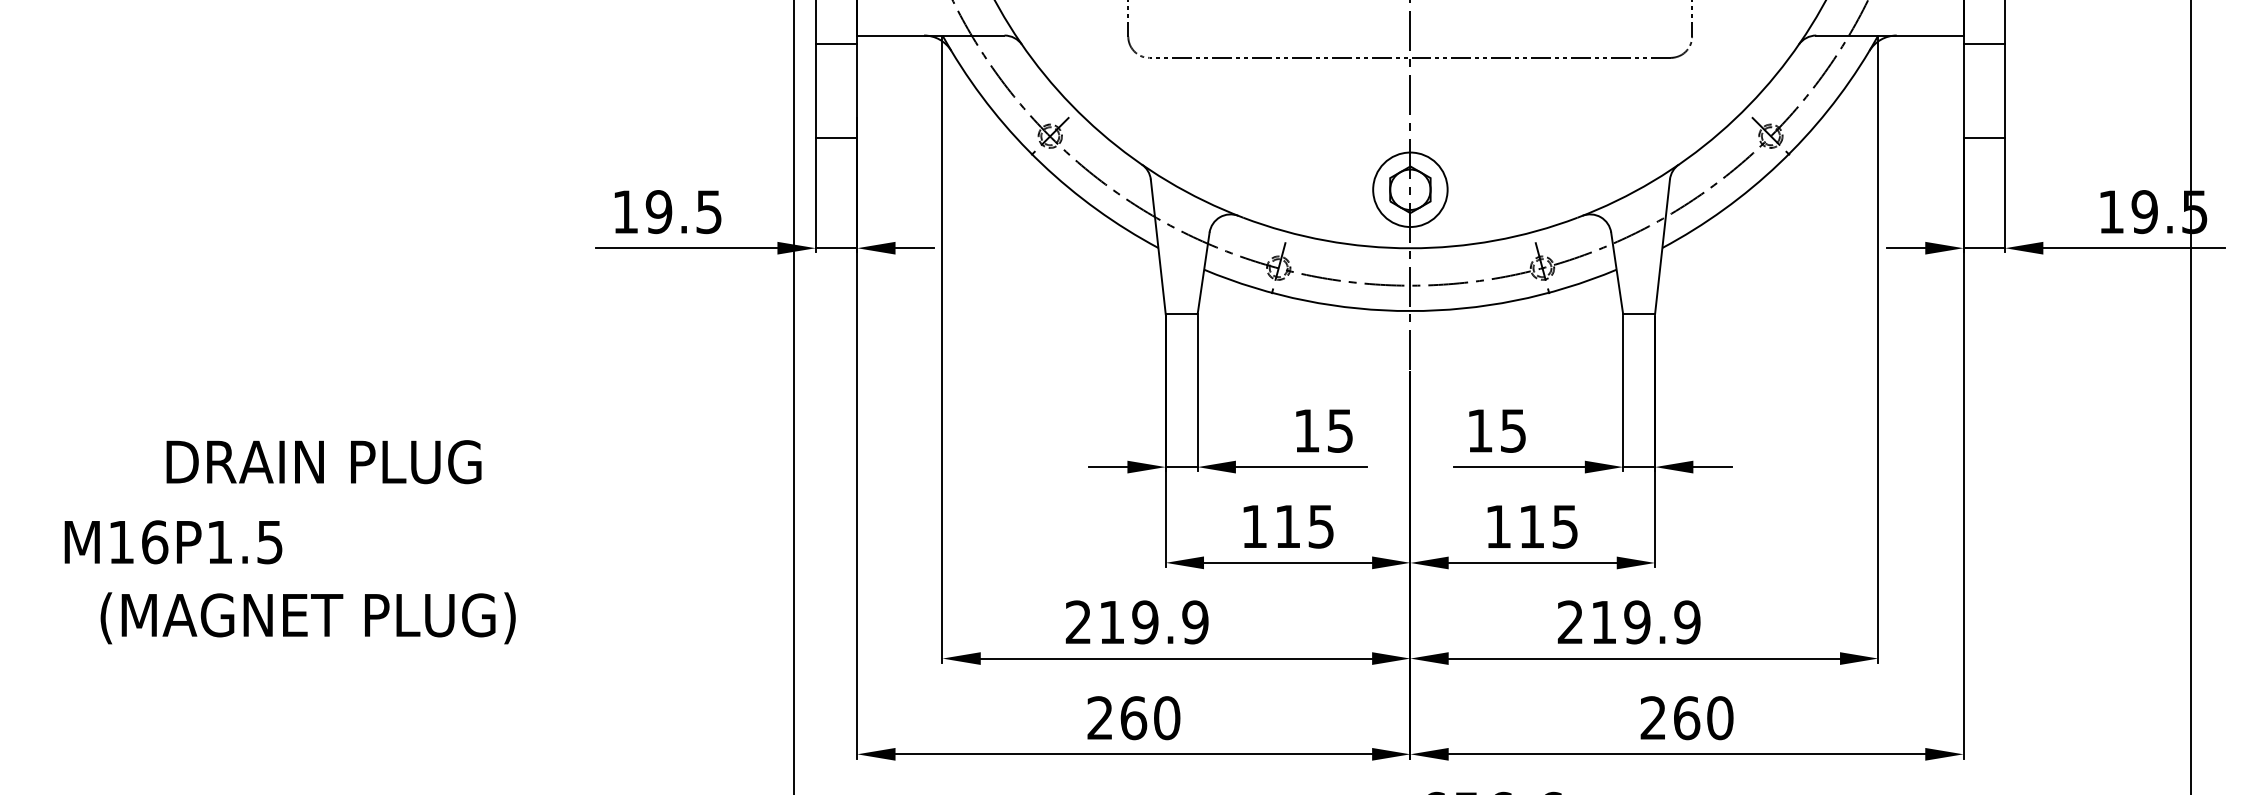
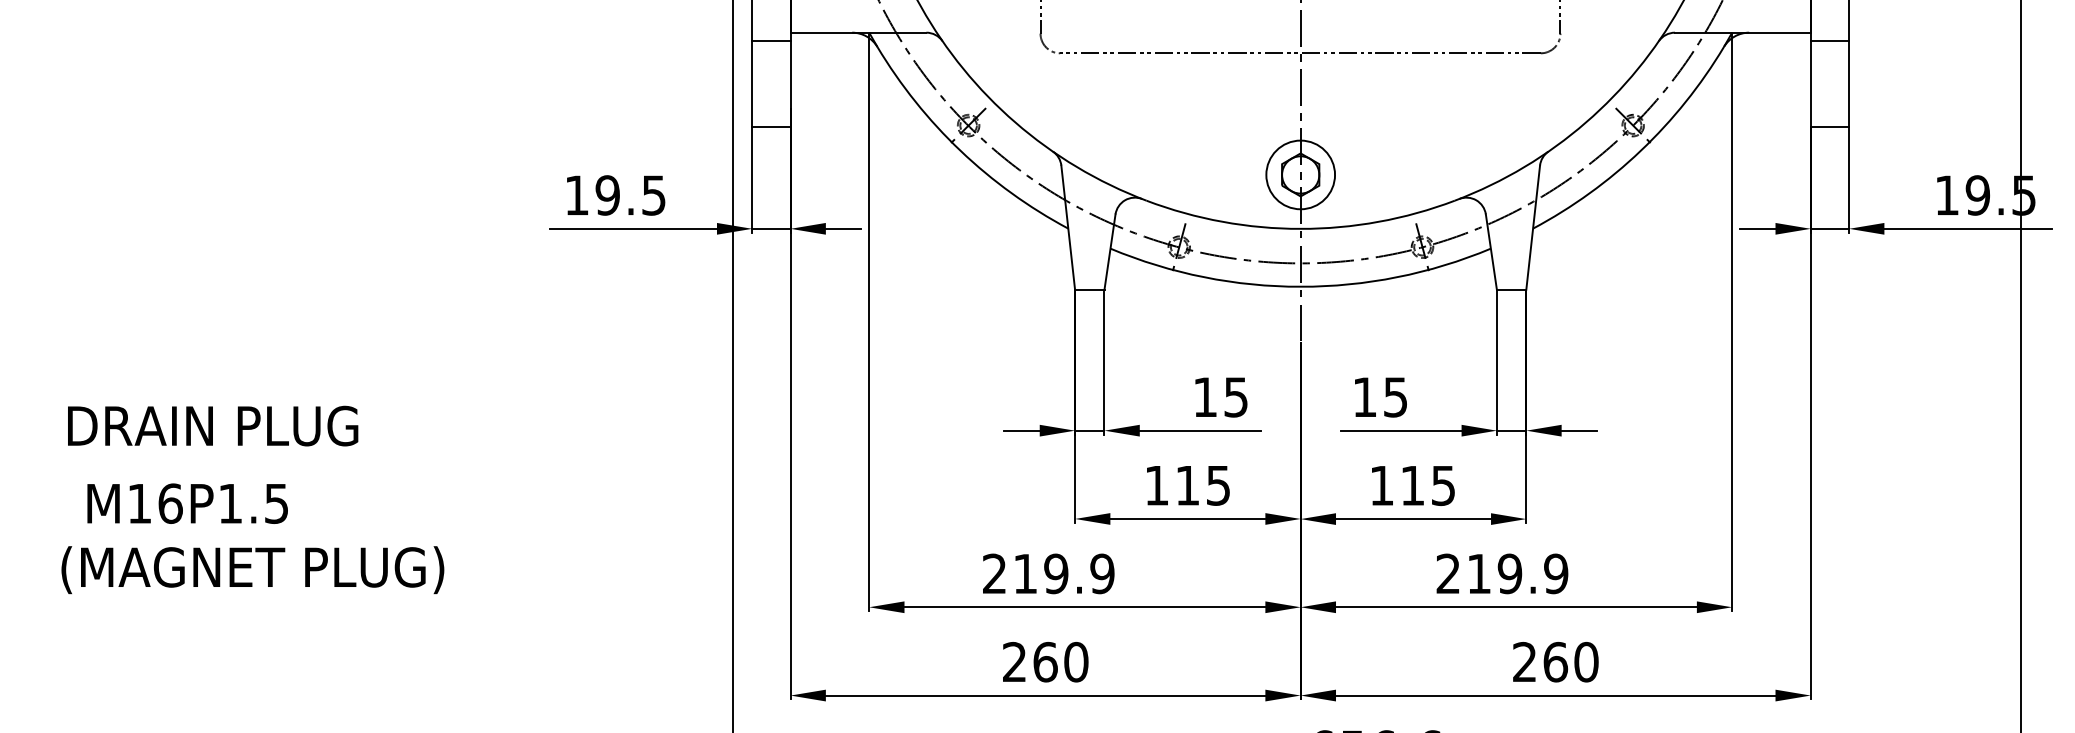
text: (323, 462) -> (212, 426), moved
text: (173, 542) -> (187, 503), moved
text: (307, 618) -> (252, 570), moved

